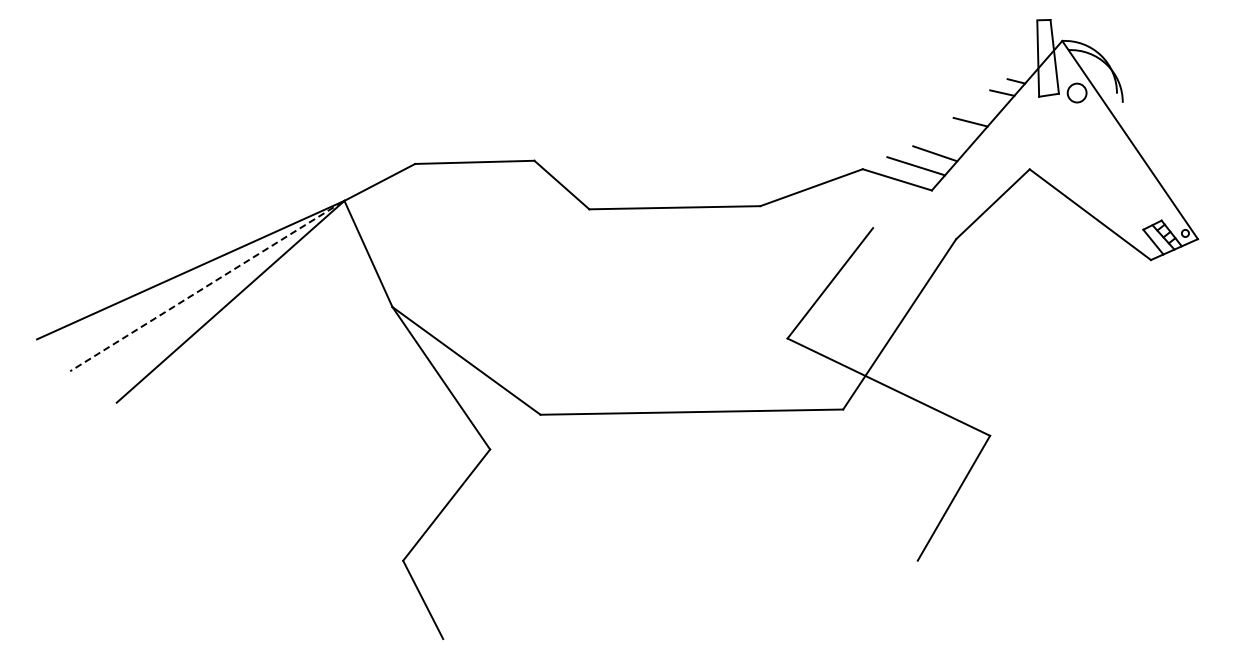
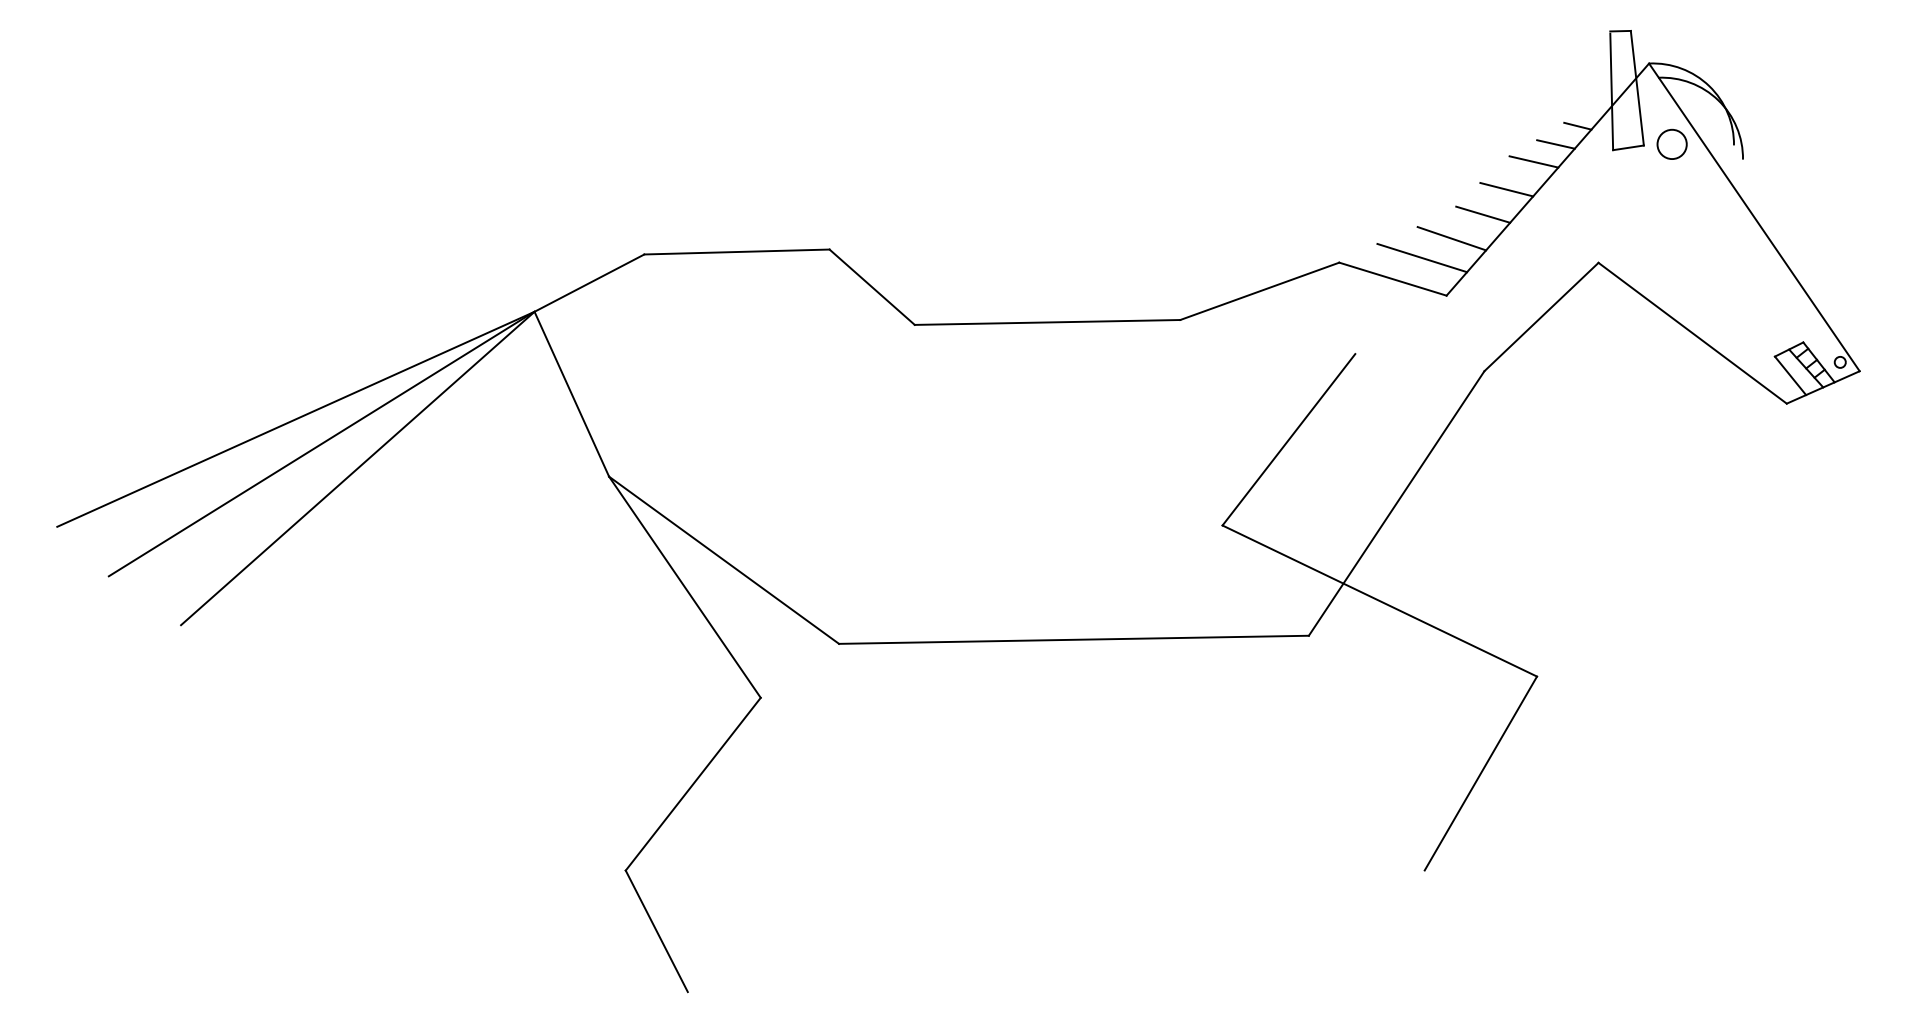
line: (987, 103) -> (1532, 160), added
line: (955, 138) -> (1483, 214), added
line: (206, 286) -> (320, 444), dashed -> solid

